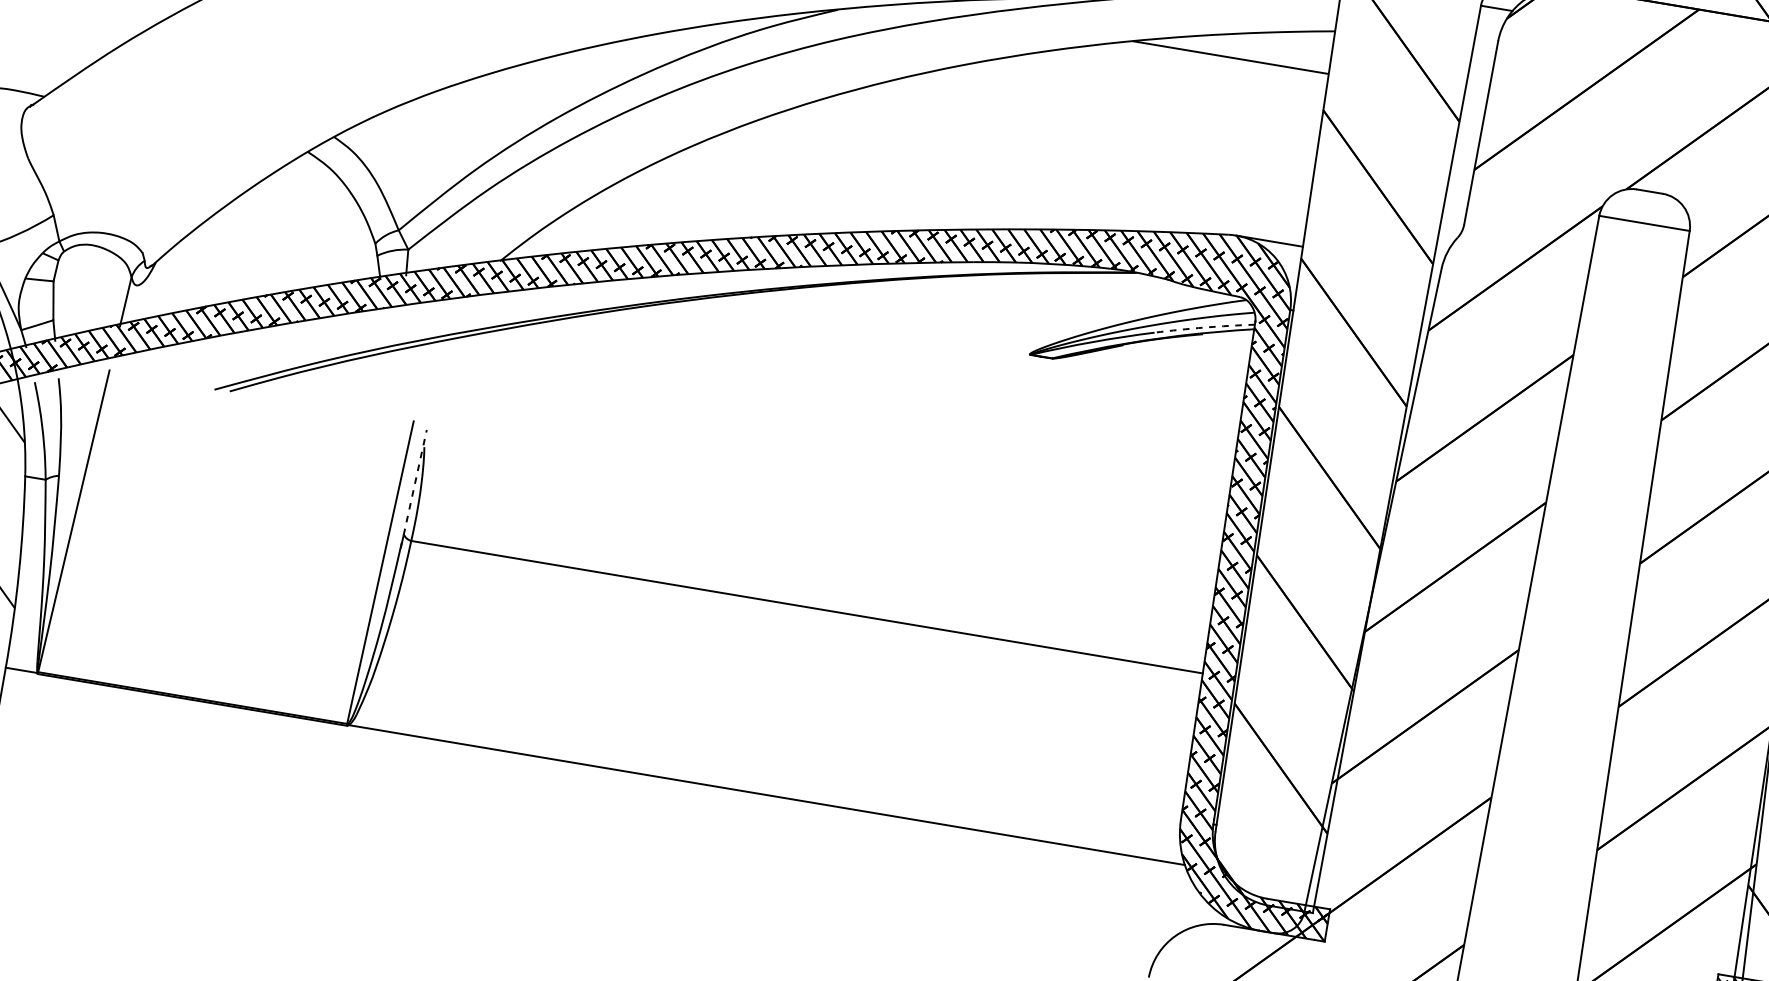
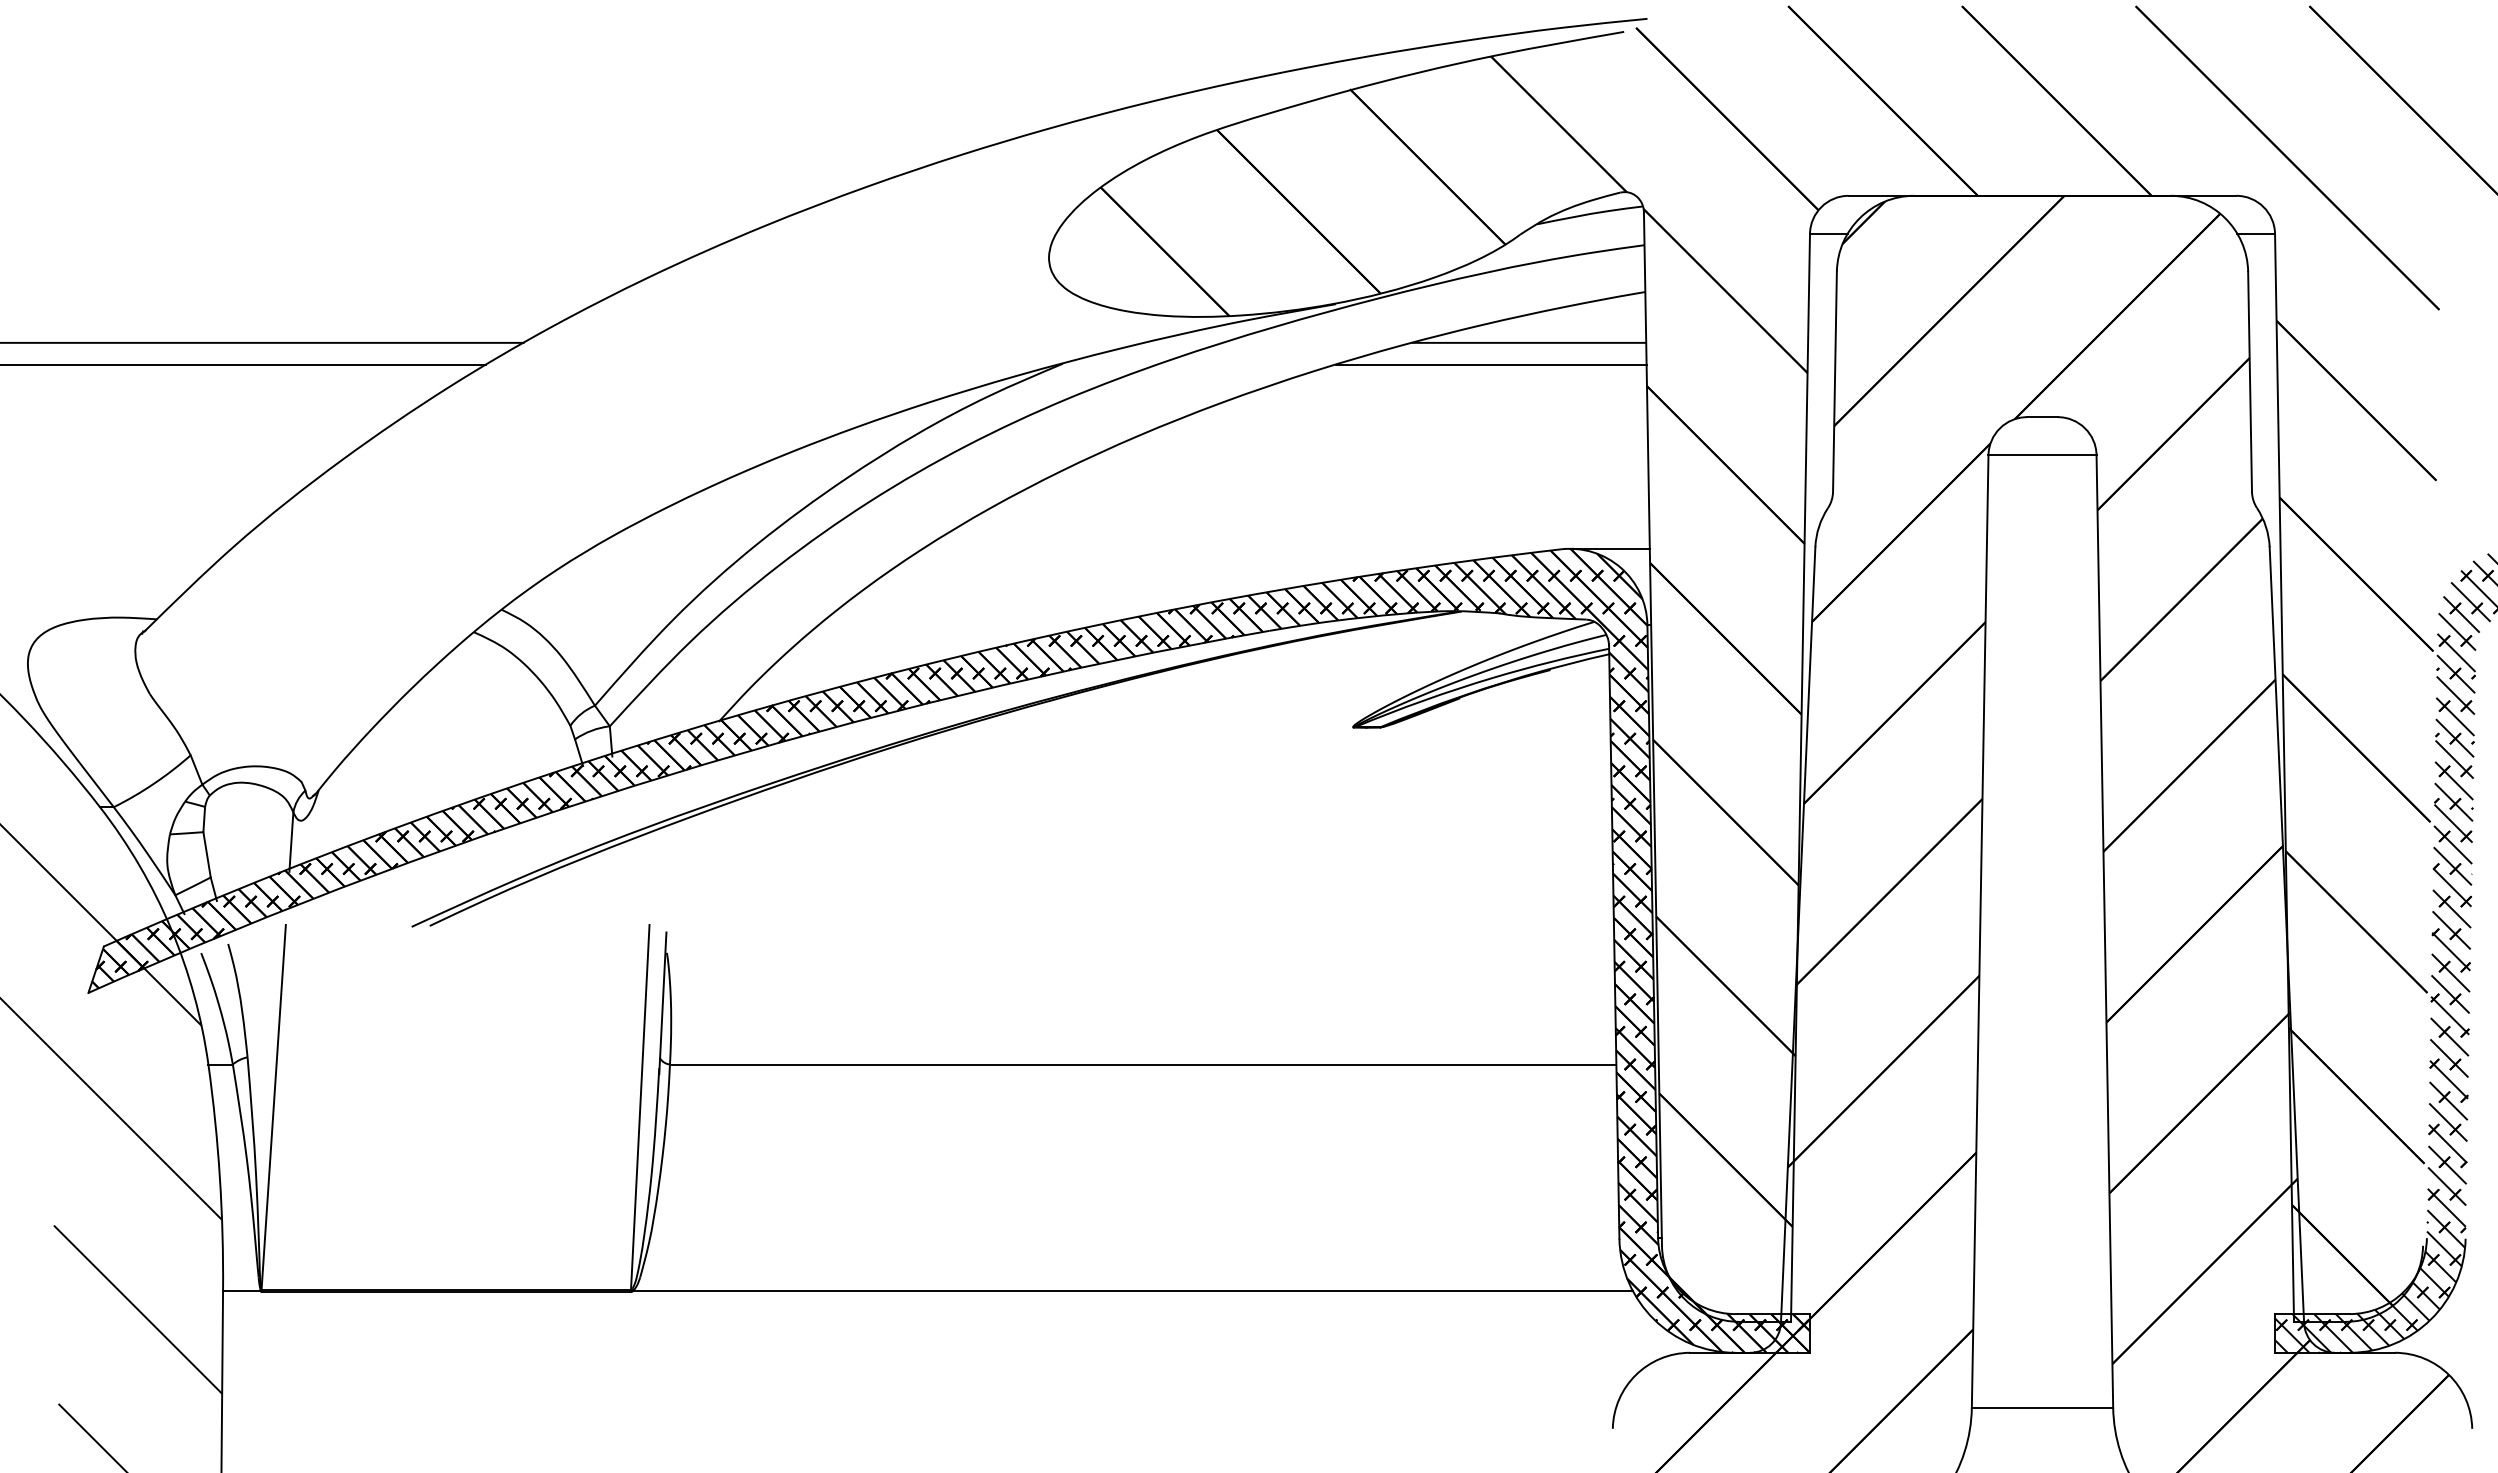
line: (1195, 70) -> (1490, 364), added
arc: (1204, 327) -> (1551, 661), dashed -> solid
line: (415, 482) -> (663, 995), dashed -> solid

